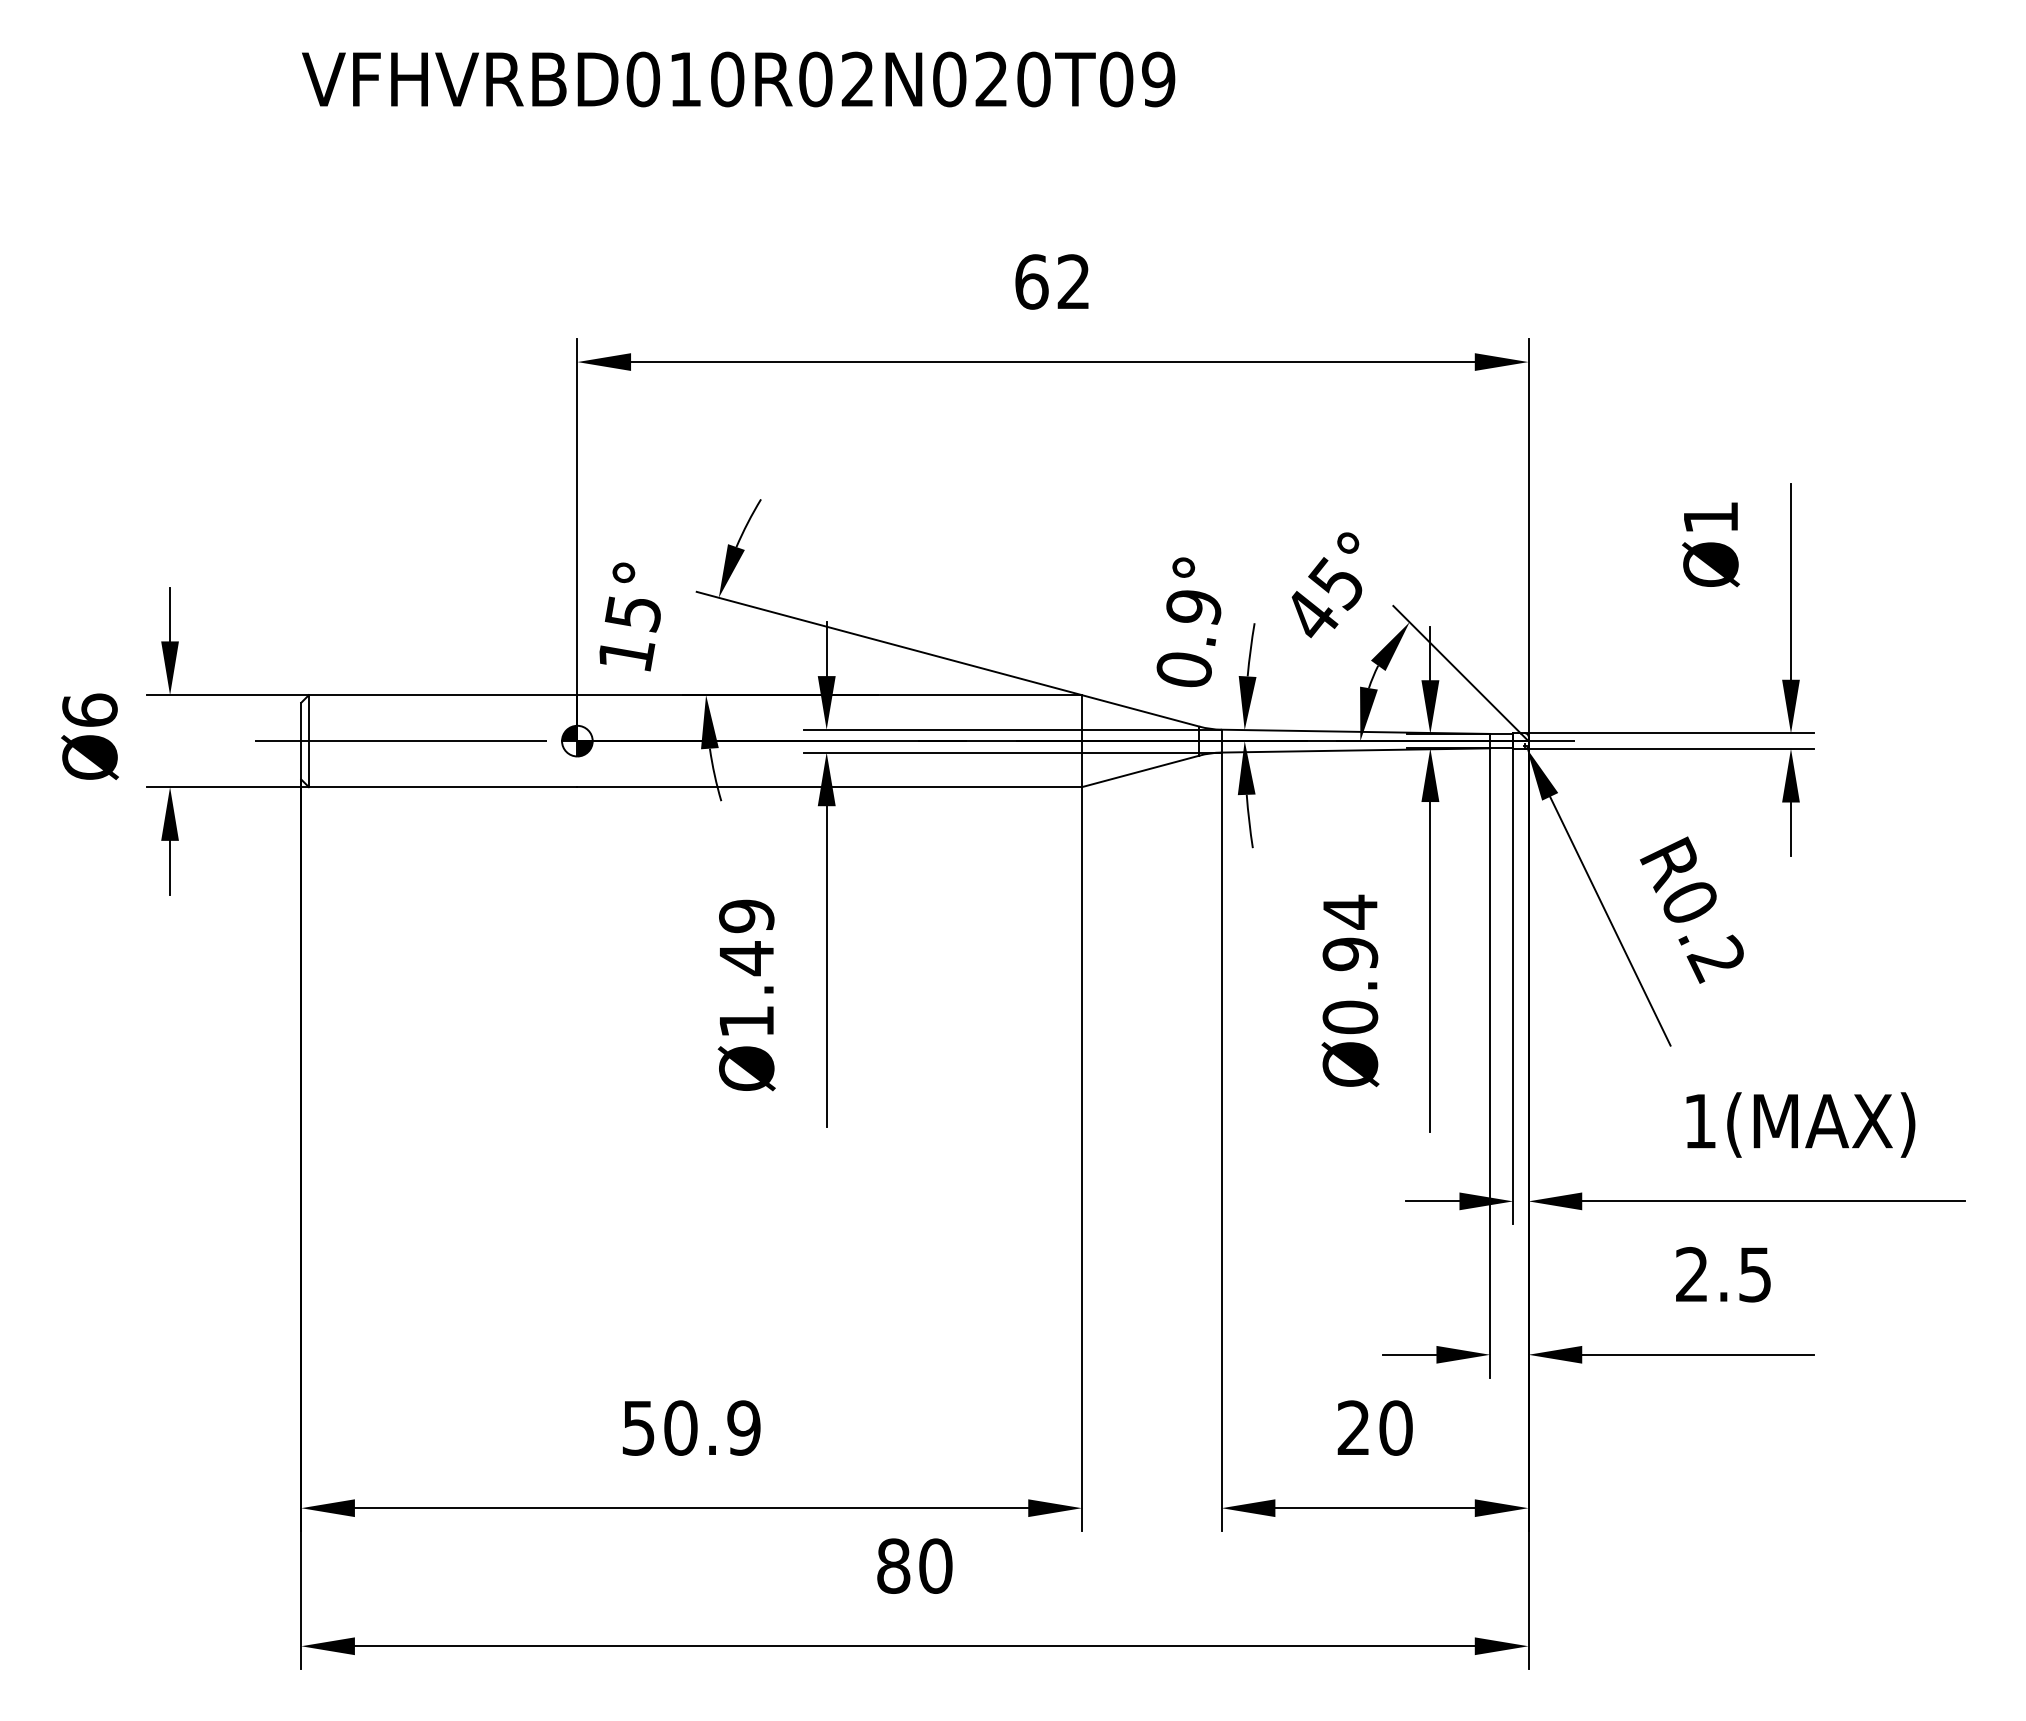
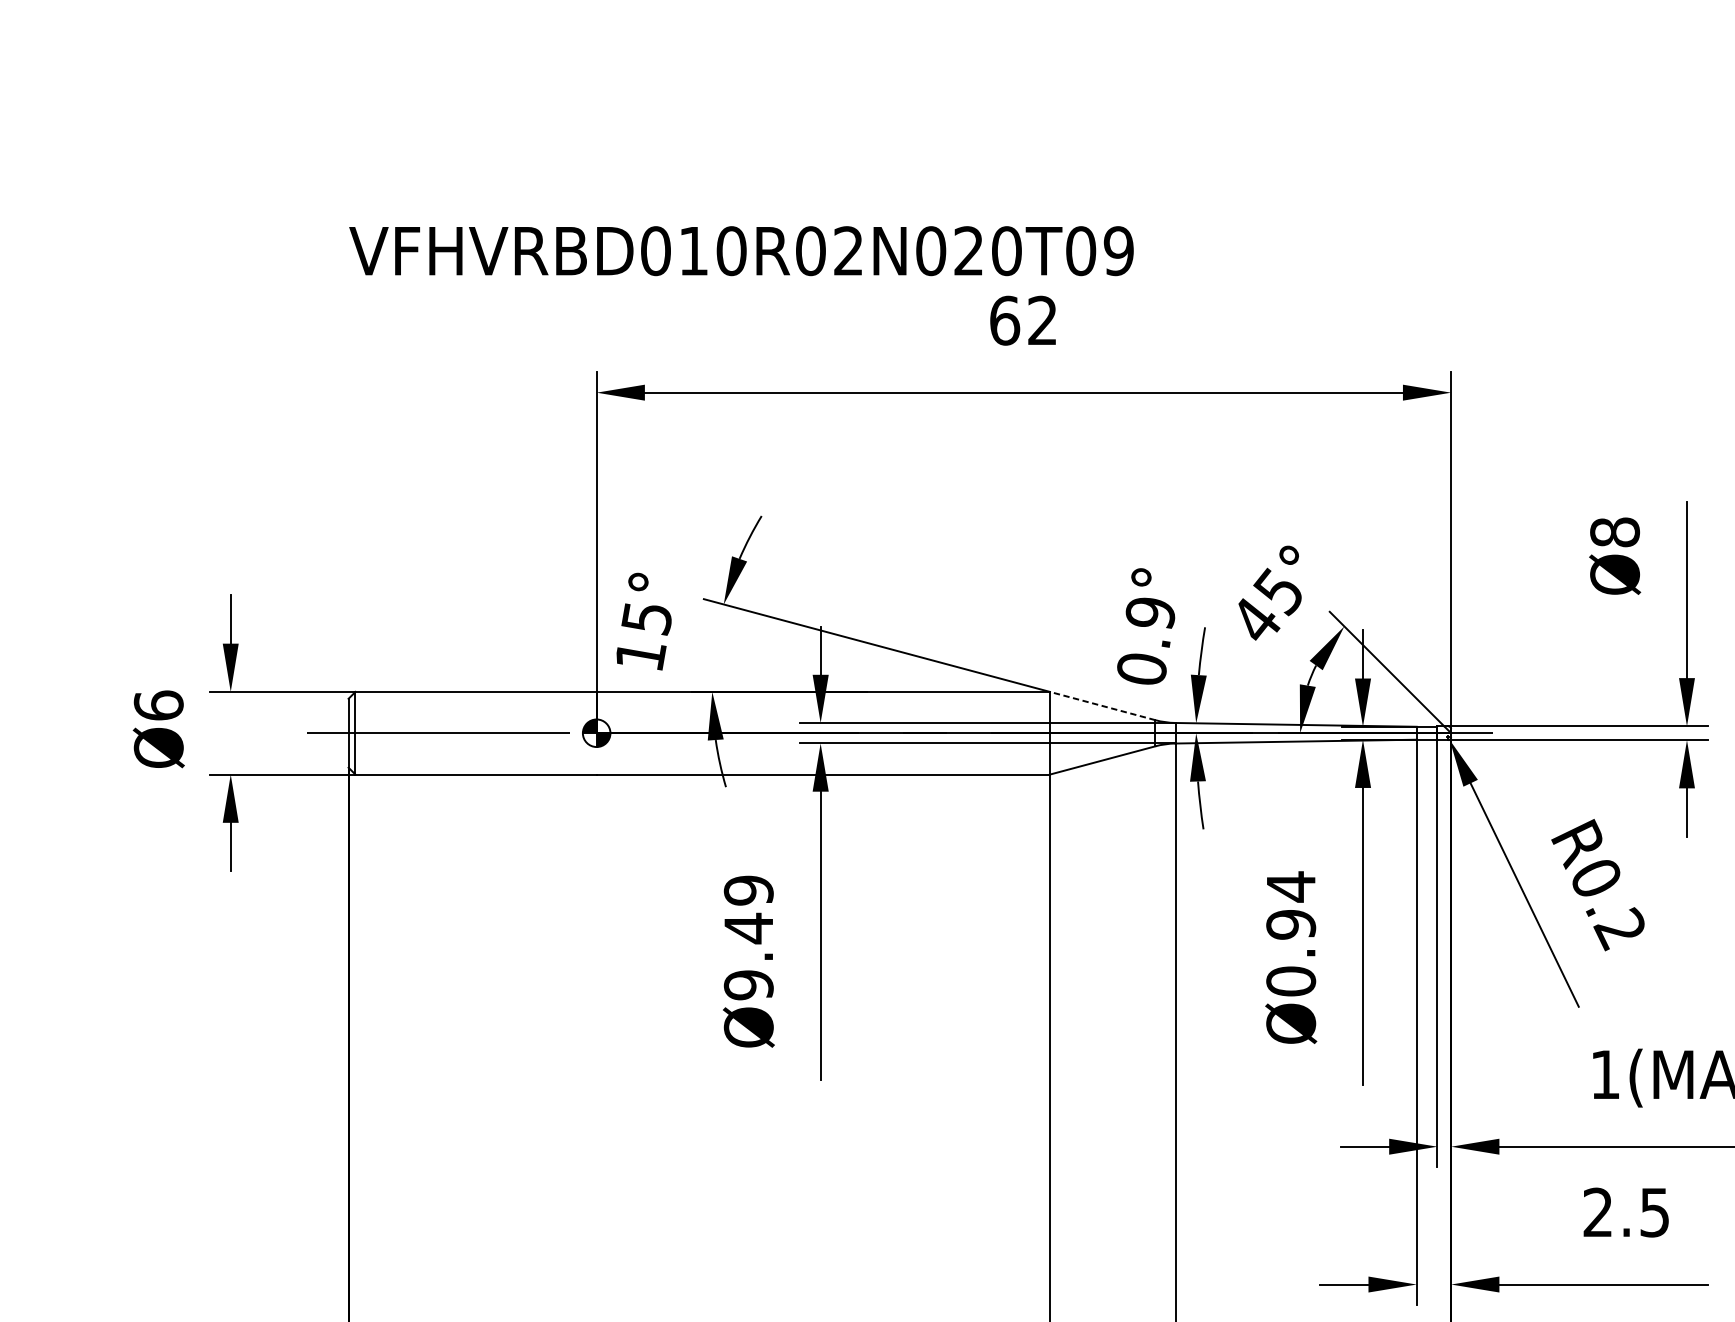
text: (738, 79) -> (741, 251), moved
text: (1710, 517) -> (1614, 532), Ø1 -> Ø8
line: (1140, 710) -> (1102, 705), solid -> dashed
text: (746, 1021) -> (748, 985), Ø1.49 -> Ø9.49

